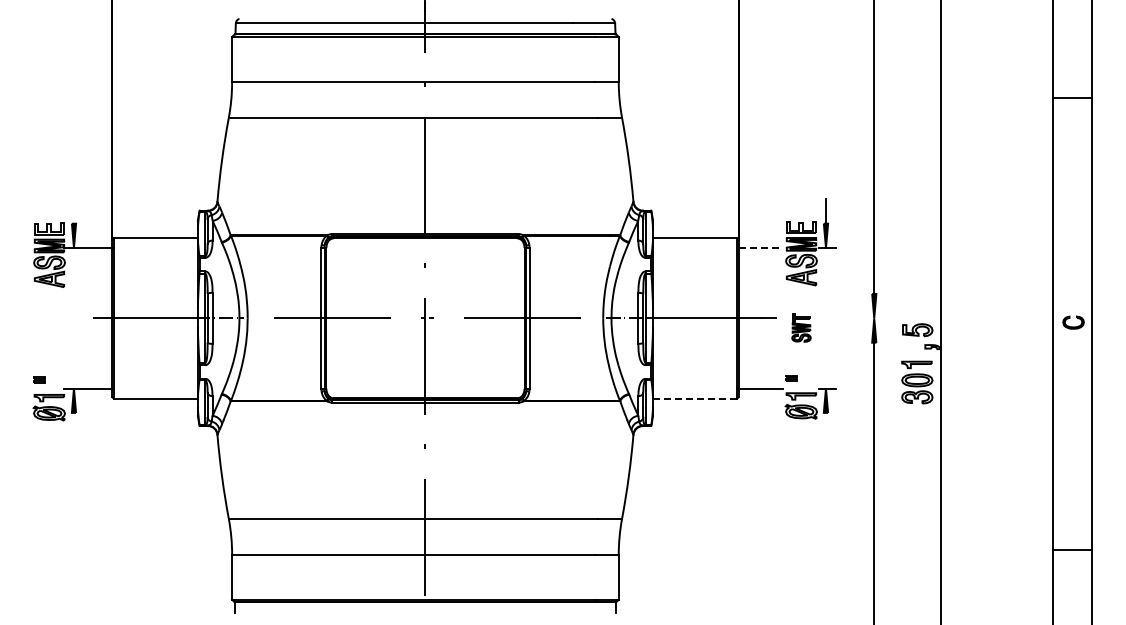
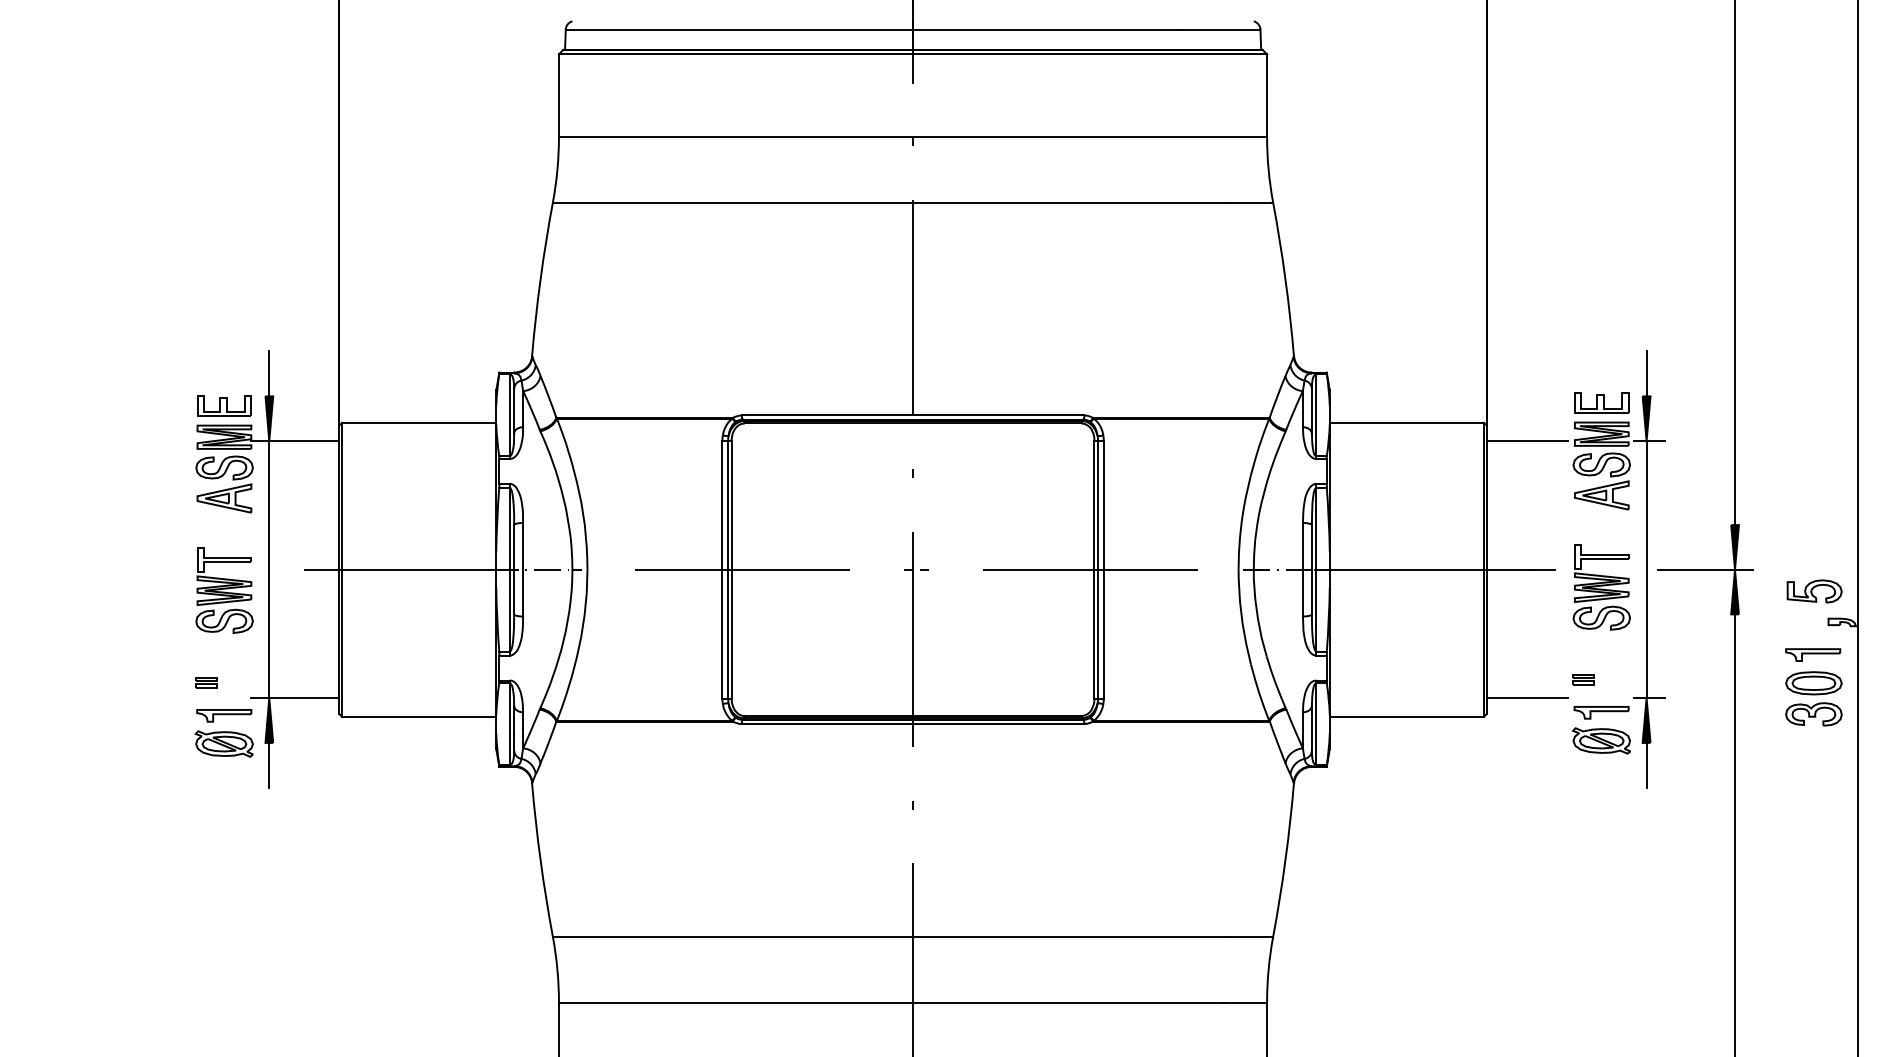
line: (73, 211) -> (268, 374), added
line: (761, 248) -> (1528, 441), dashed -> solid
line: (73, 318) -> (268, 570), added
line: (825, 318) -> (1645, 570), added
line: (858, 318) -> (1706, 570), added
part: (801, 327) -> (1601, 586), size x1.67
part: (49, 329) -> (224, 590), added
line: (694, 398) -> (1405, 716), dashed -> solid
line: (73, 424) -> (268, 764), added
line: (825, 424) -> (1645, 764), added

